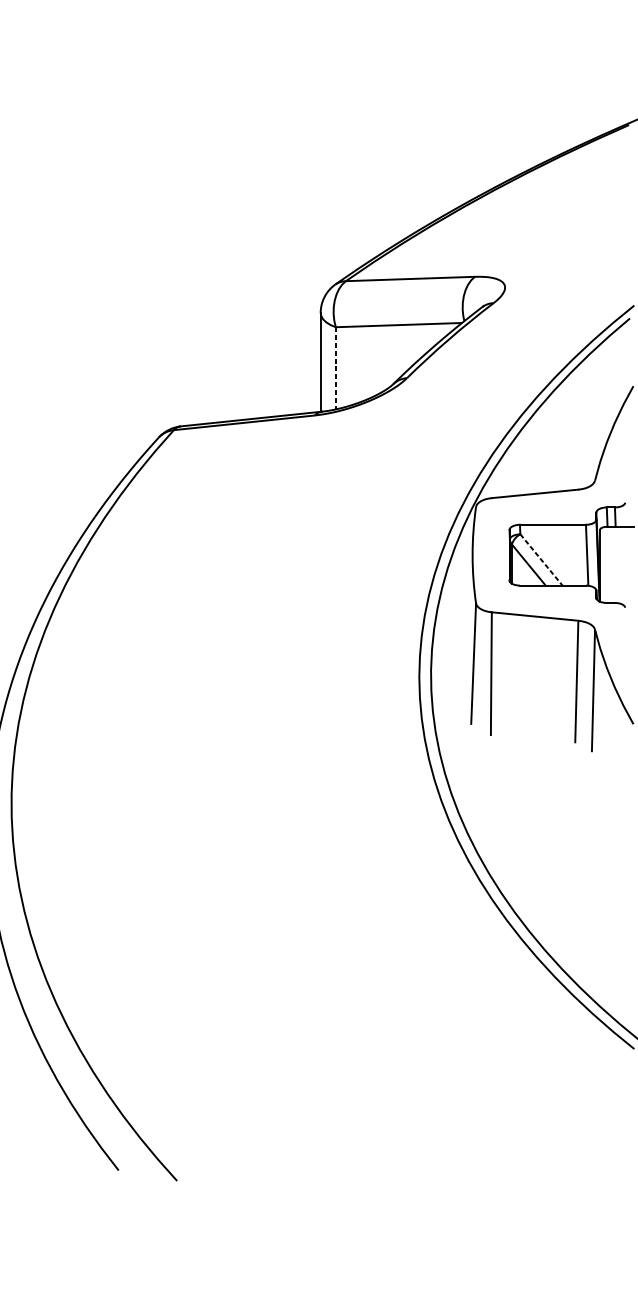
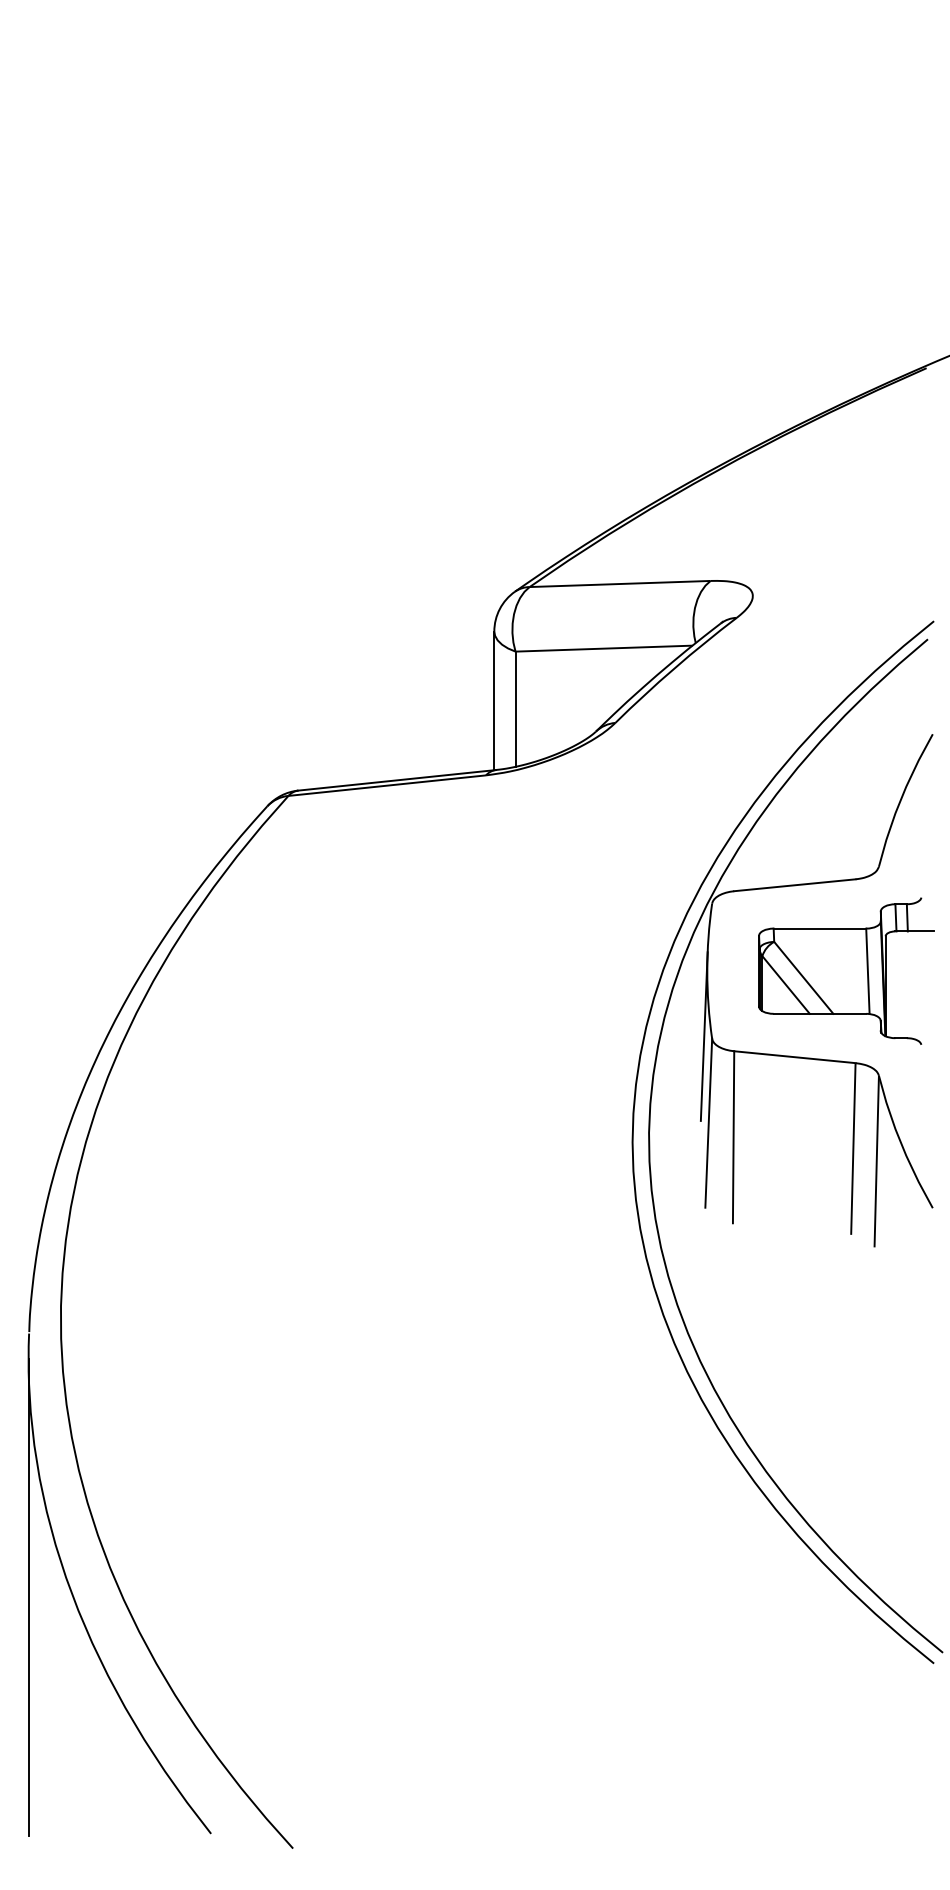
line: (335, 368) -> (515, 709), dashed -> solid
line: (541, 559) -> (803, 977), dashed -> solid
line: (469, 601) -> (703, 1036), added

